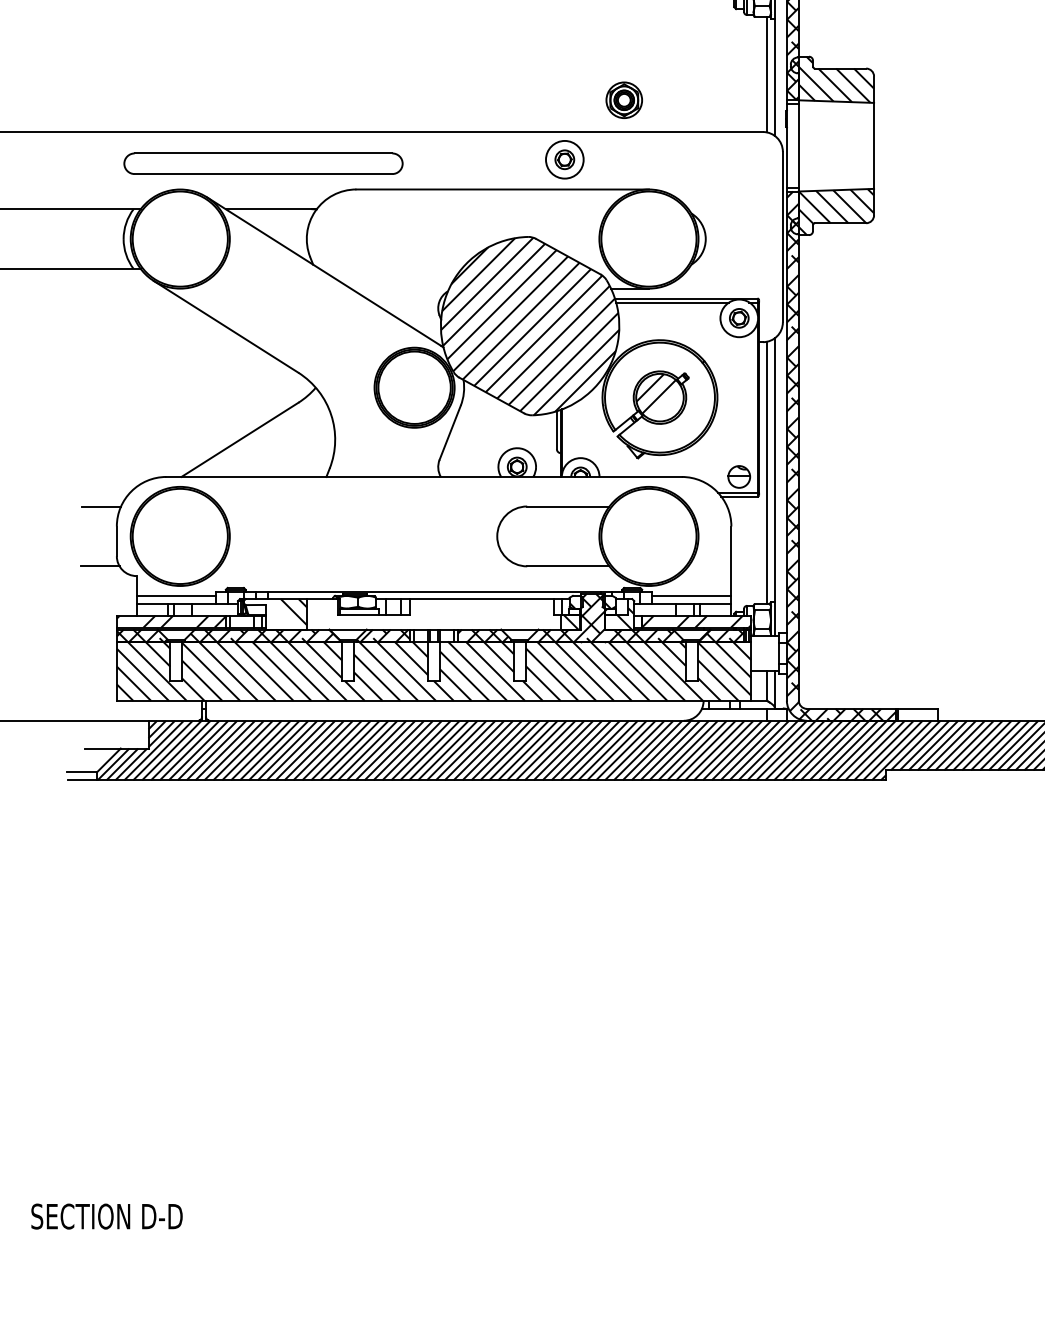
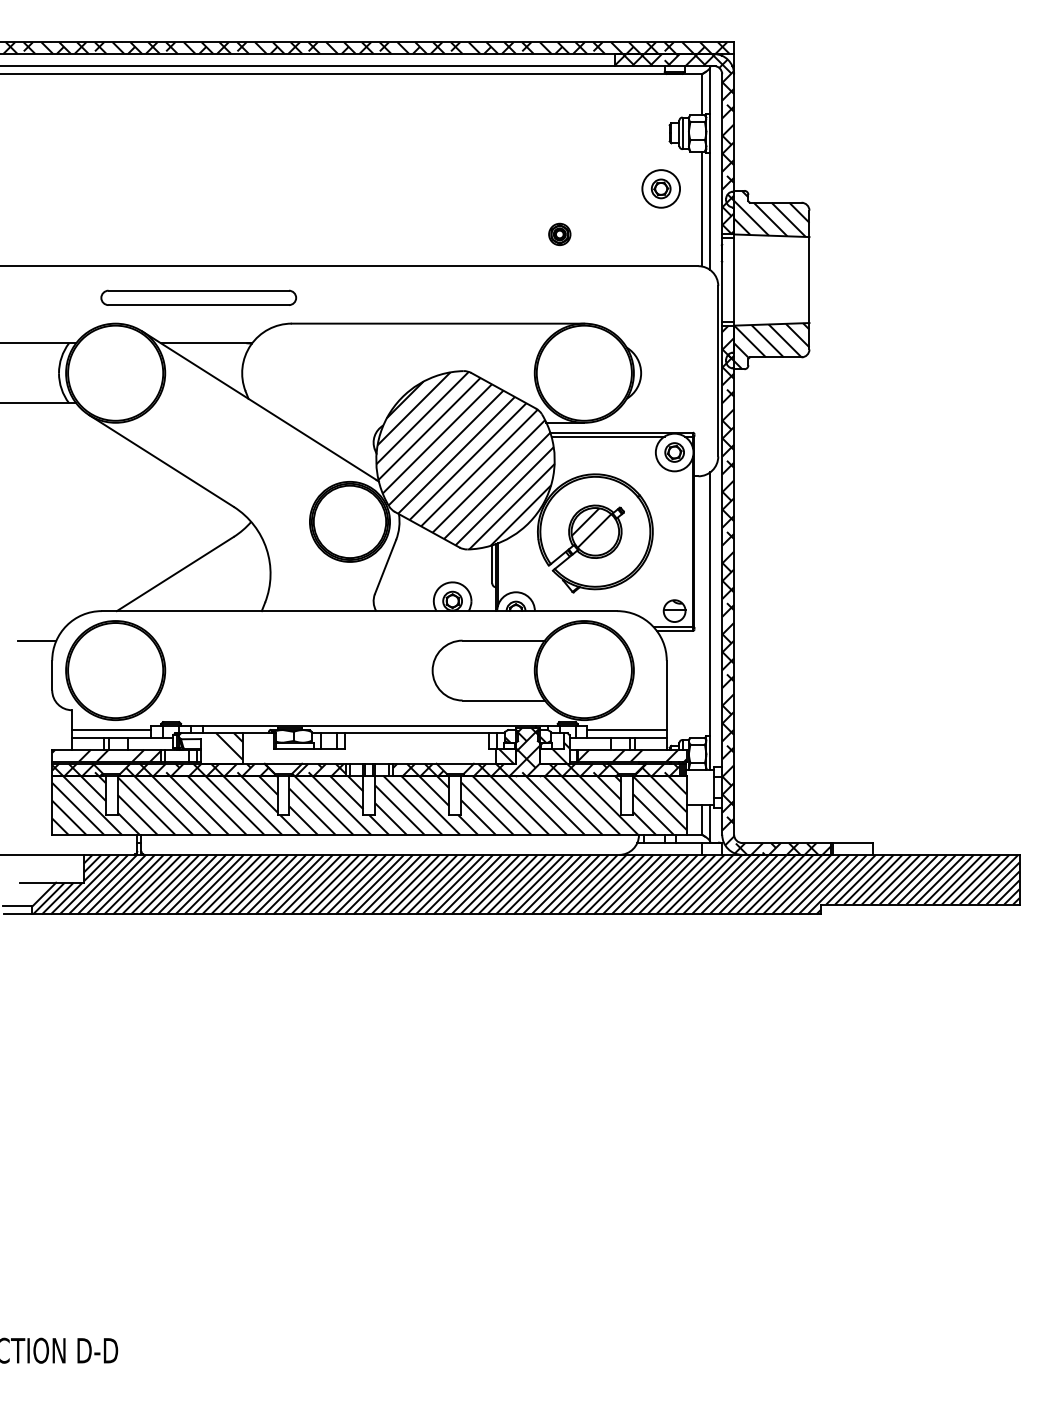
part: (624, 100) -> (559, 234), size x0.6
part: (564, 159) -> (660, 188), moved
part: (263, 163) -> (198, 297), size x0.7
line: (767, 472) -> (702, 606), removed
line: (100, 566) -> (35, 700), removed

